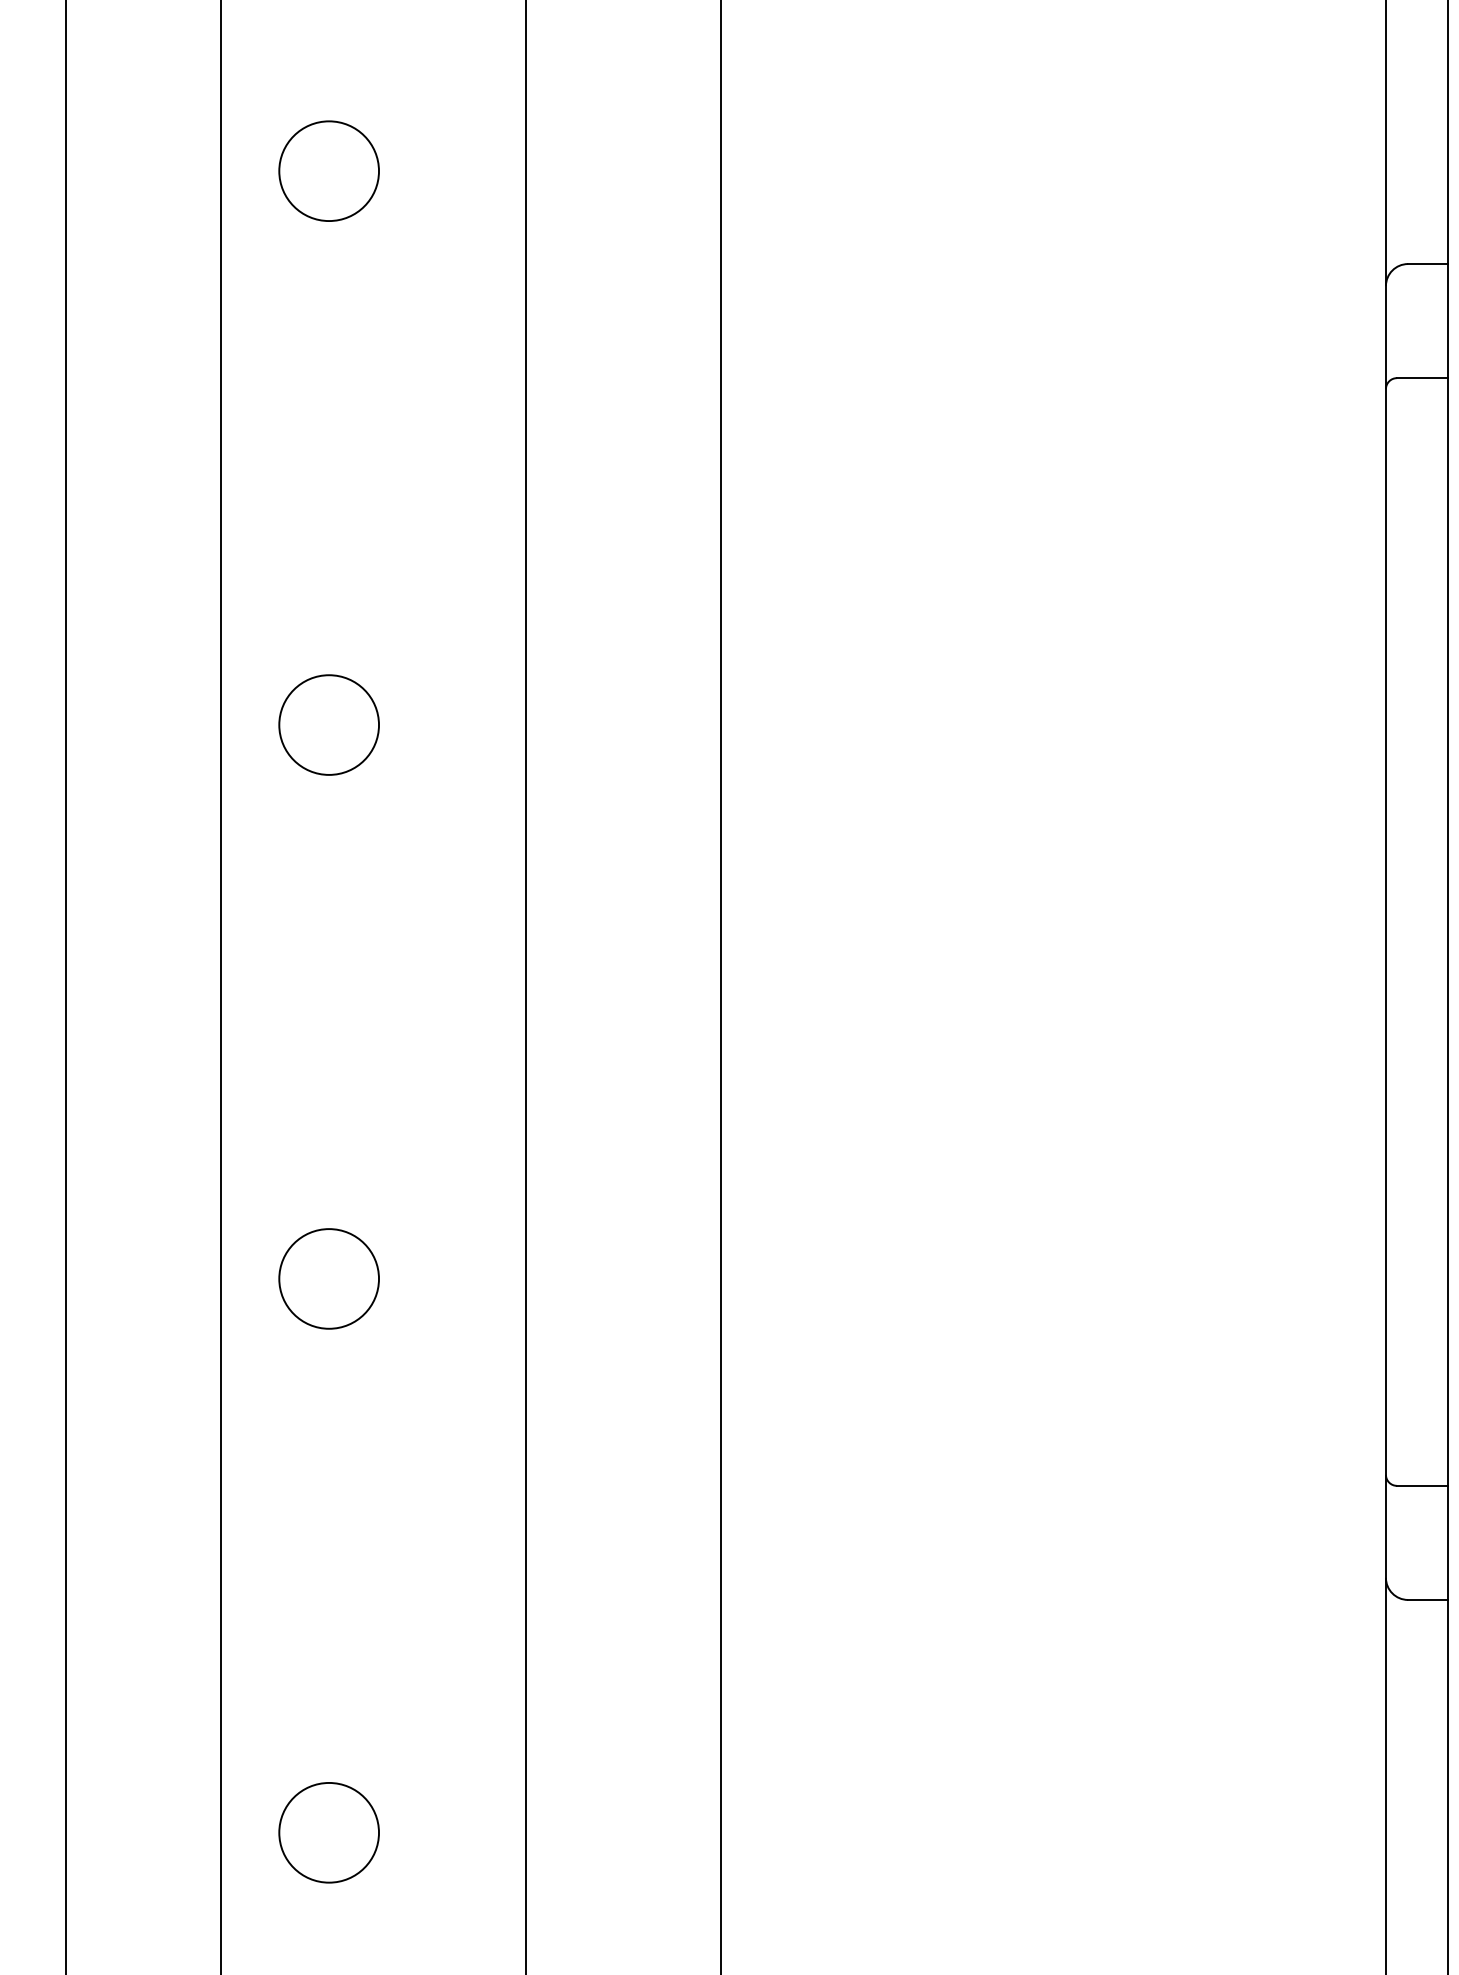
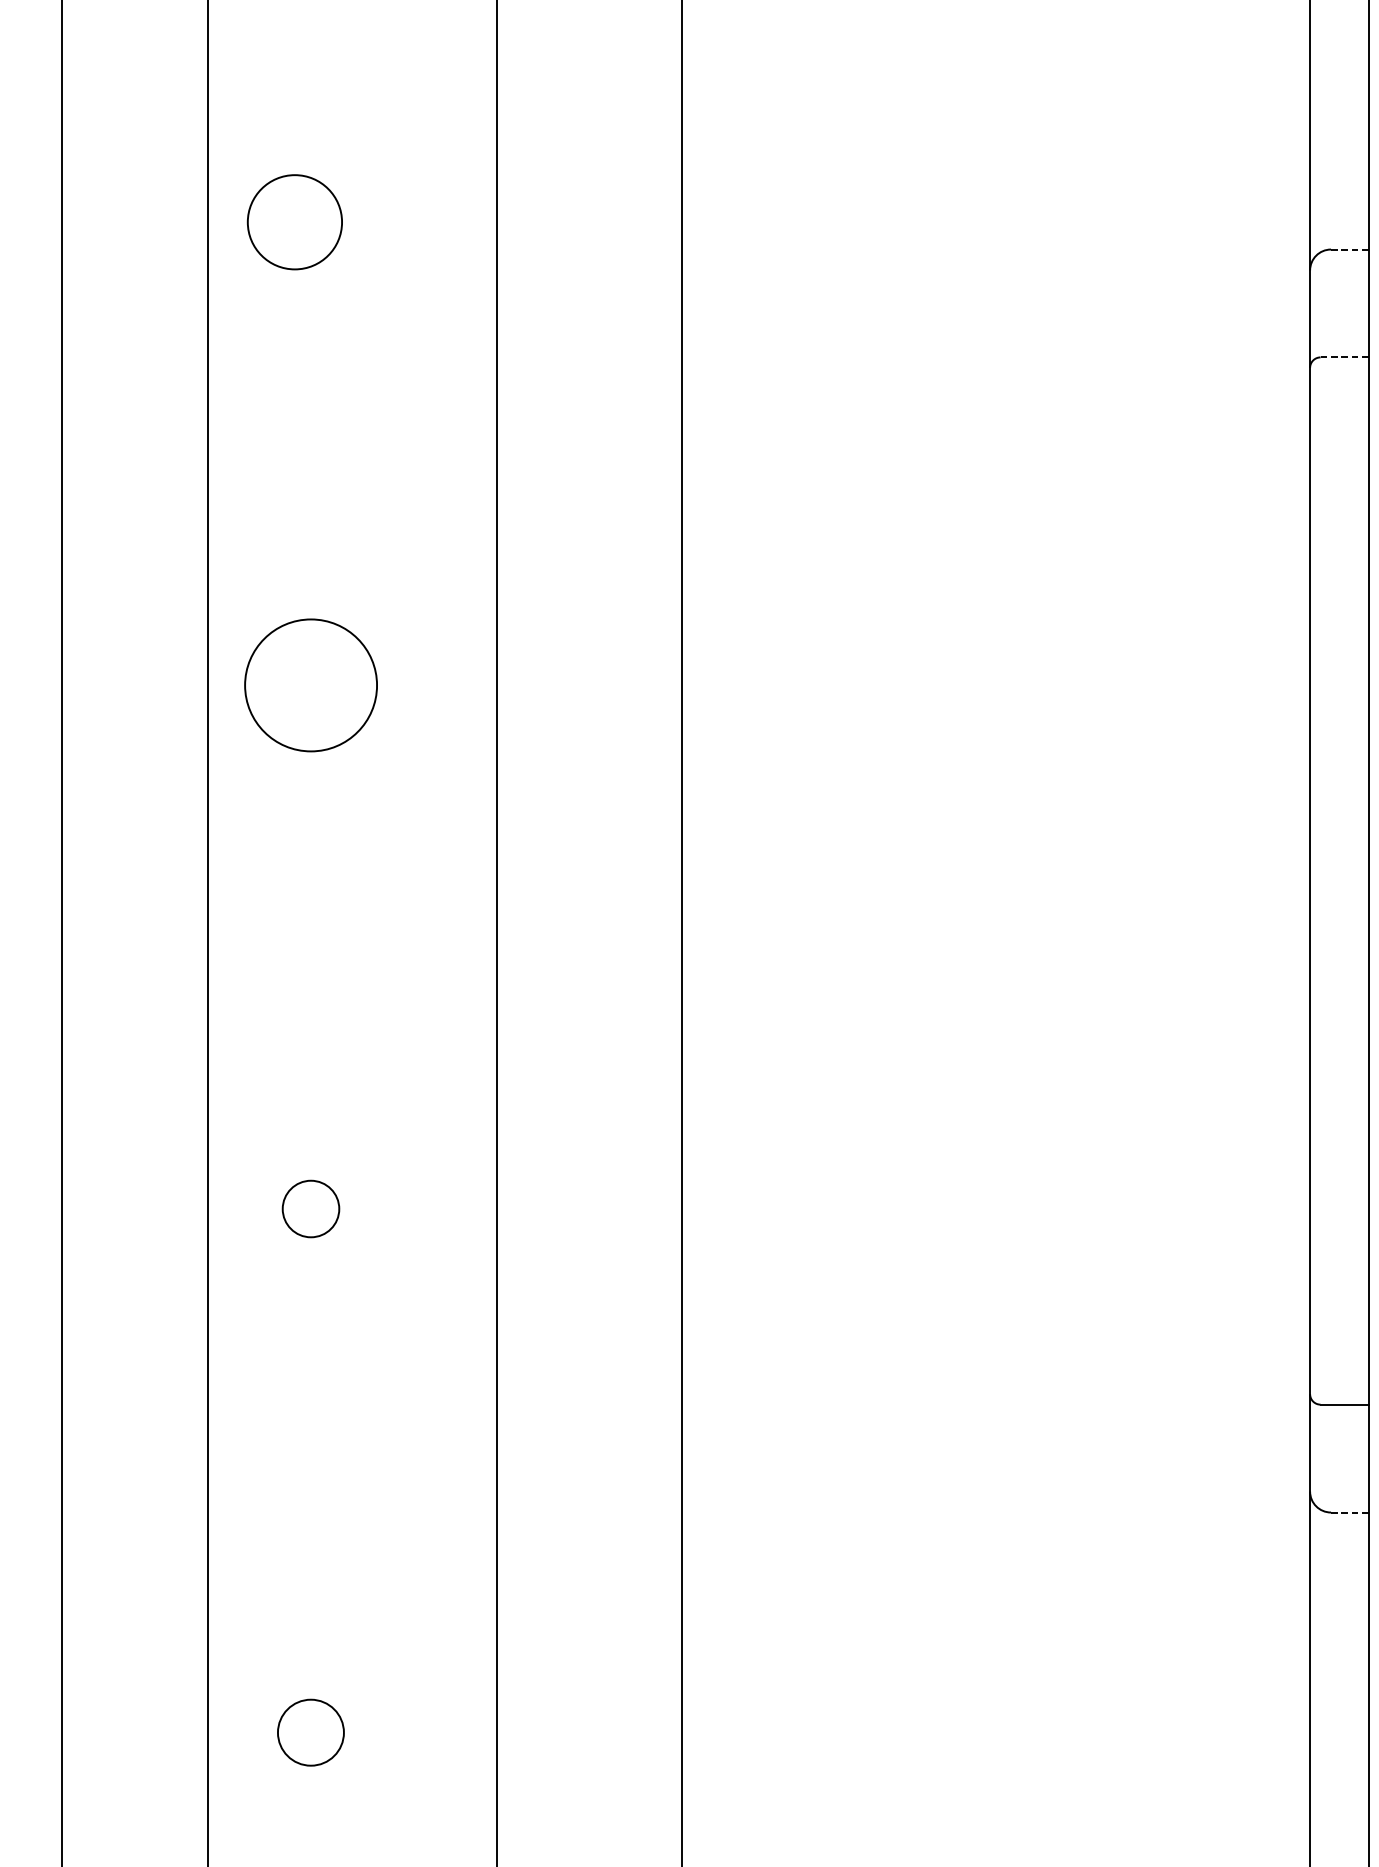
circle: (328, 170) -> (294, 221), moved
line: (1428, 264) -> (1350, 249), solid -> dashed
line: (1422, 378) -> (1344, 357), solid -> dashed
circle: (328, 724) -> (310, 684), size x1.4
circle: (329, 1278) -> (311, 1208), size x0.6
line: (1428, 1599) -> (1350, 1512), solid -> dashed
circle: (328, 1832) -> (310, 1732), size x0.7

